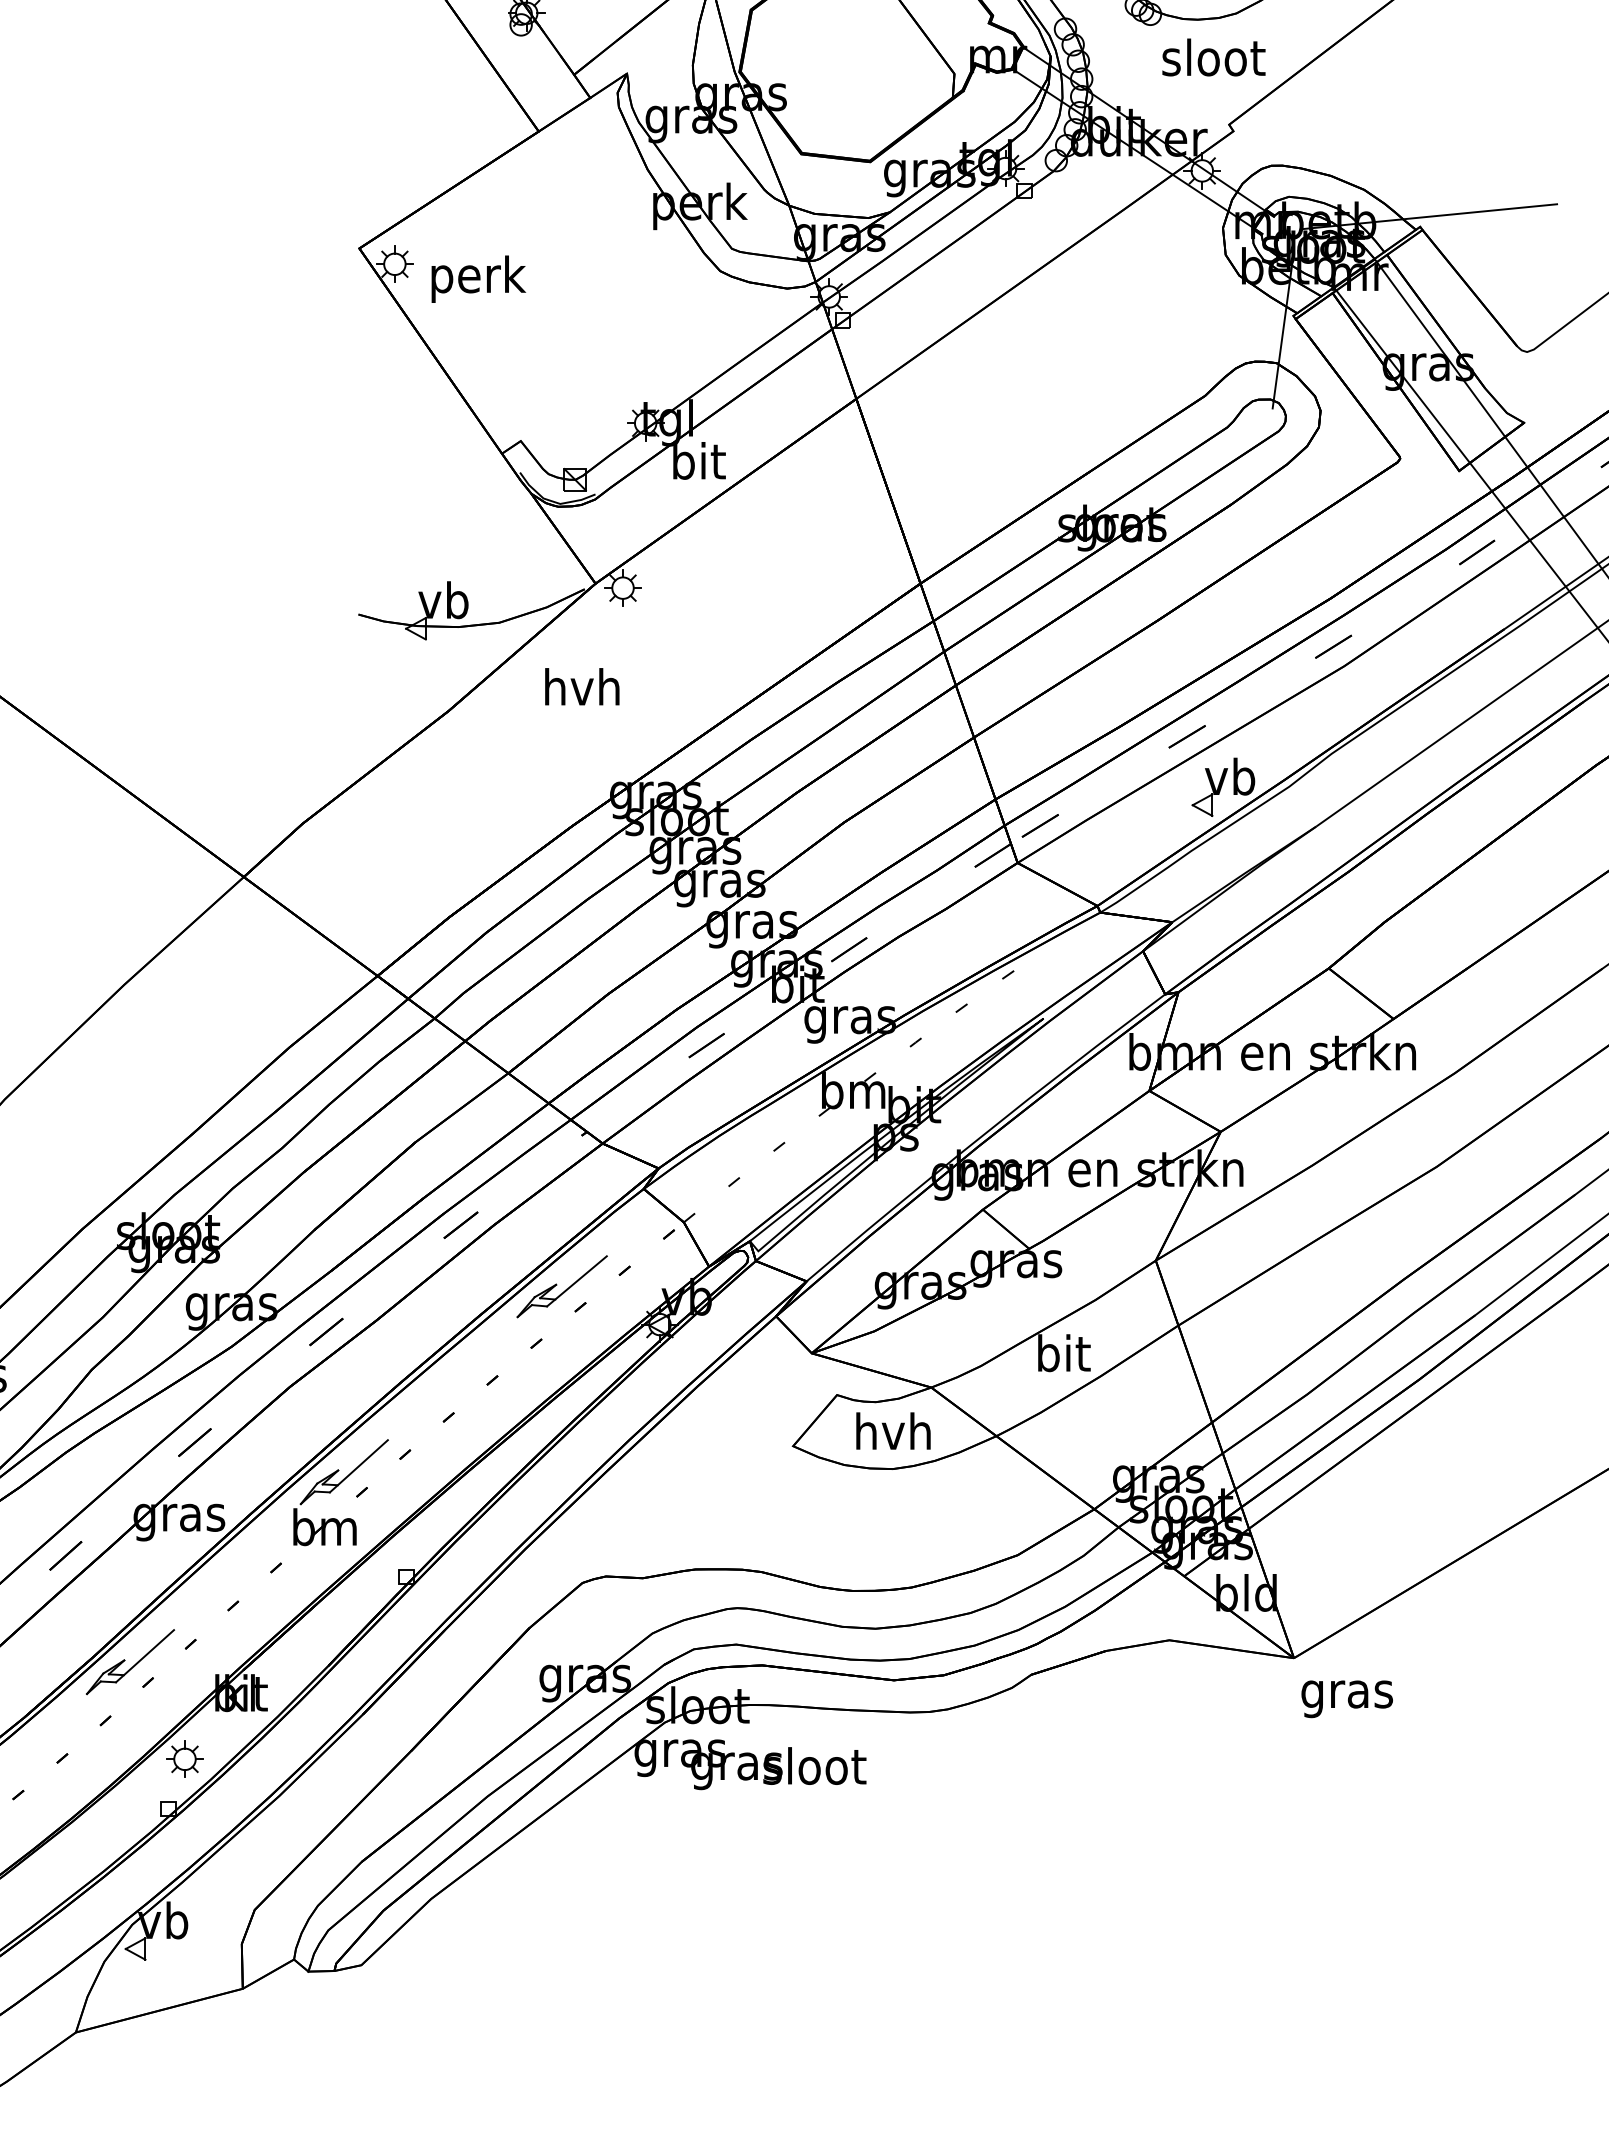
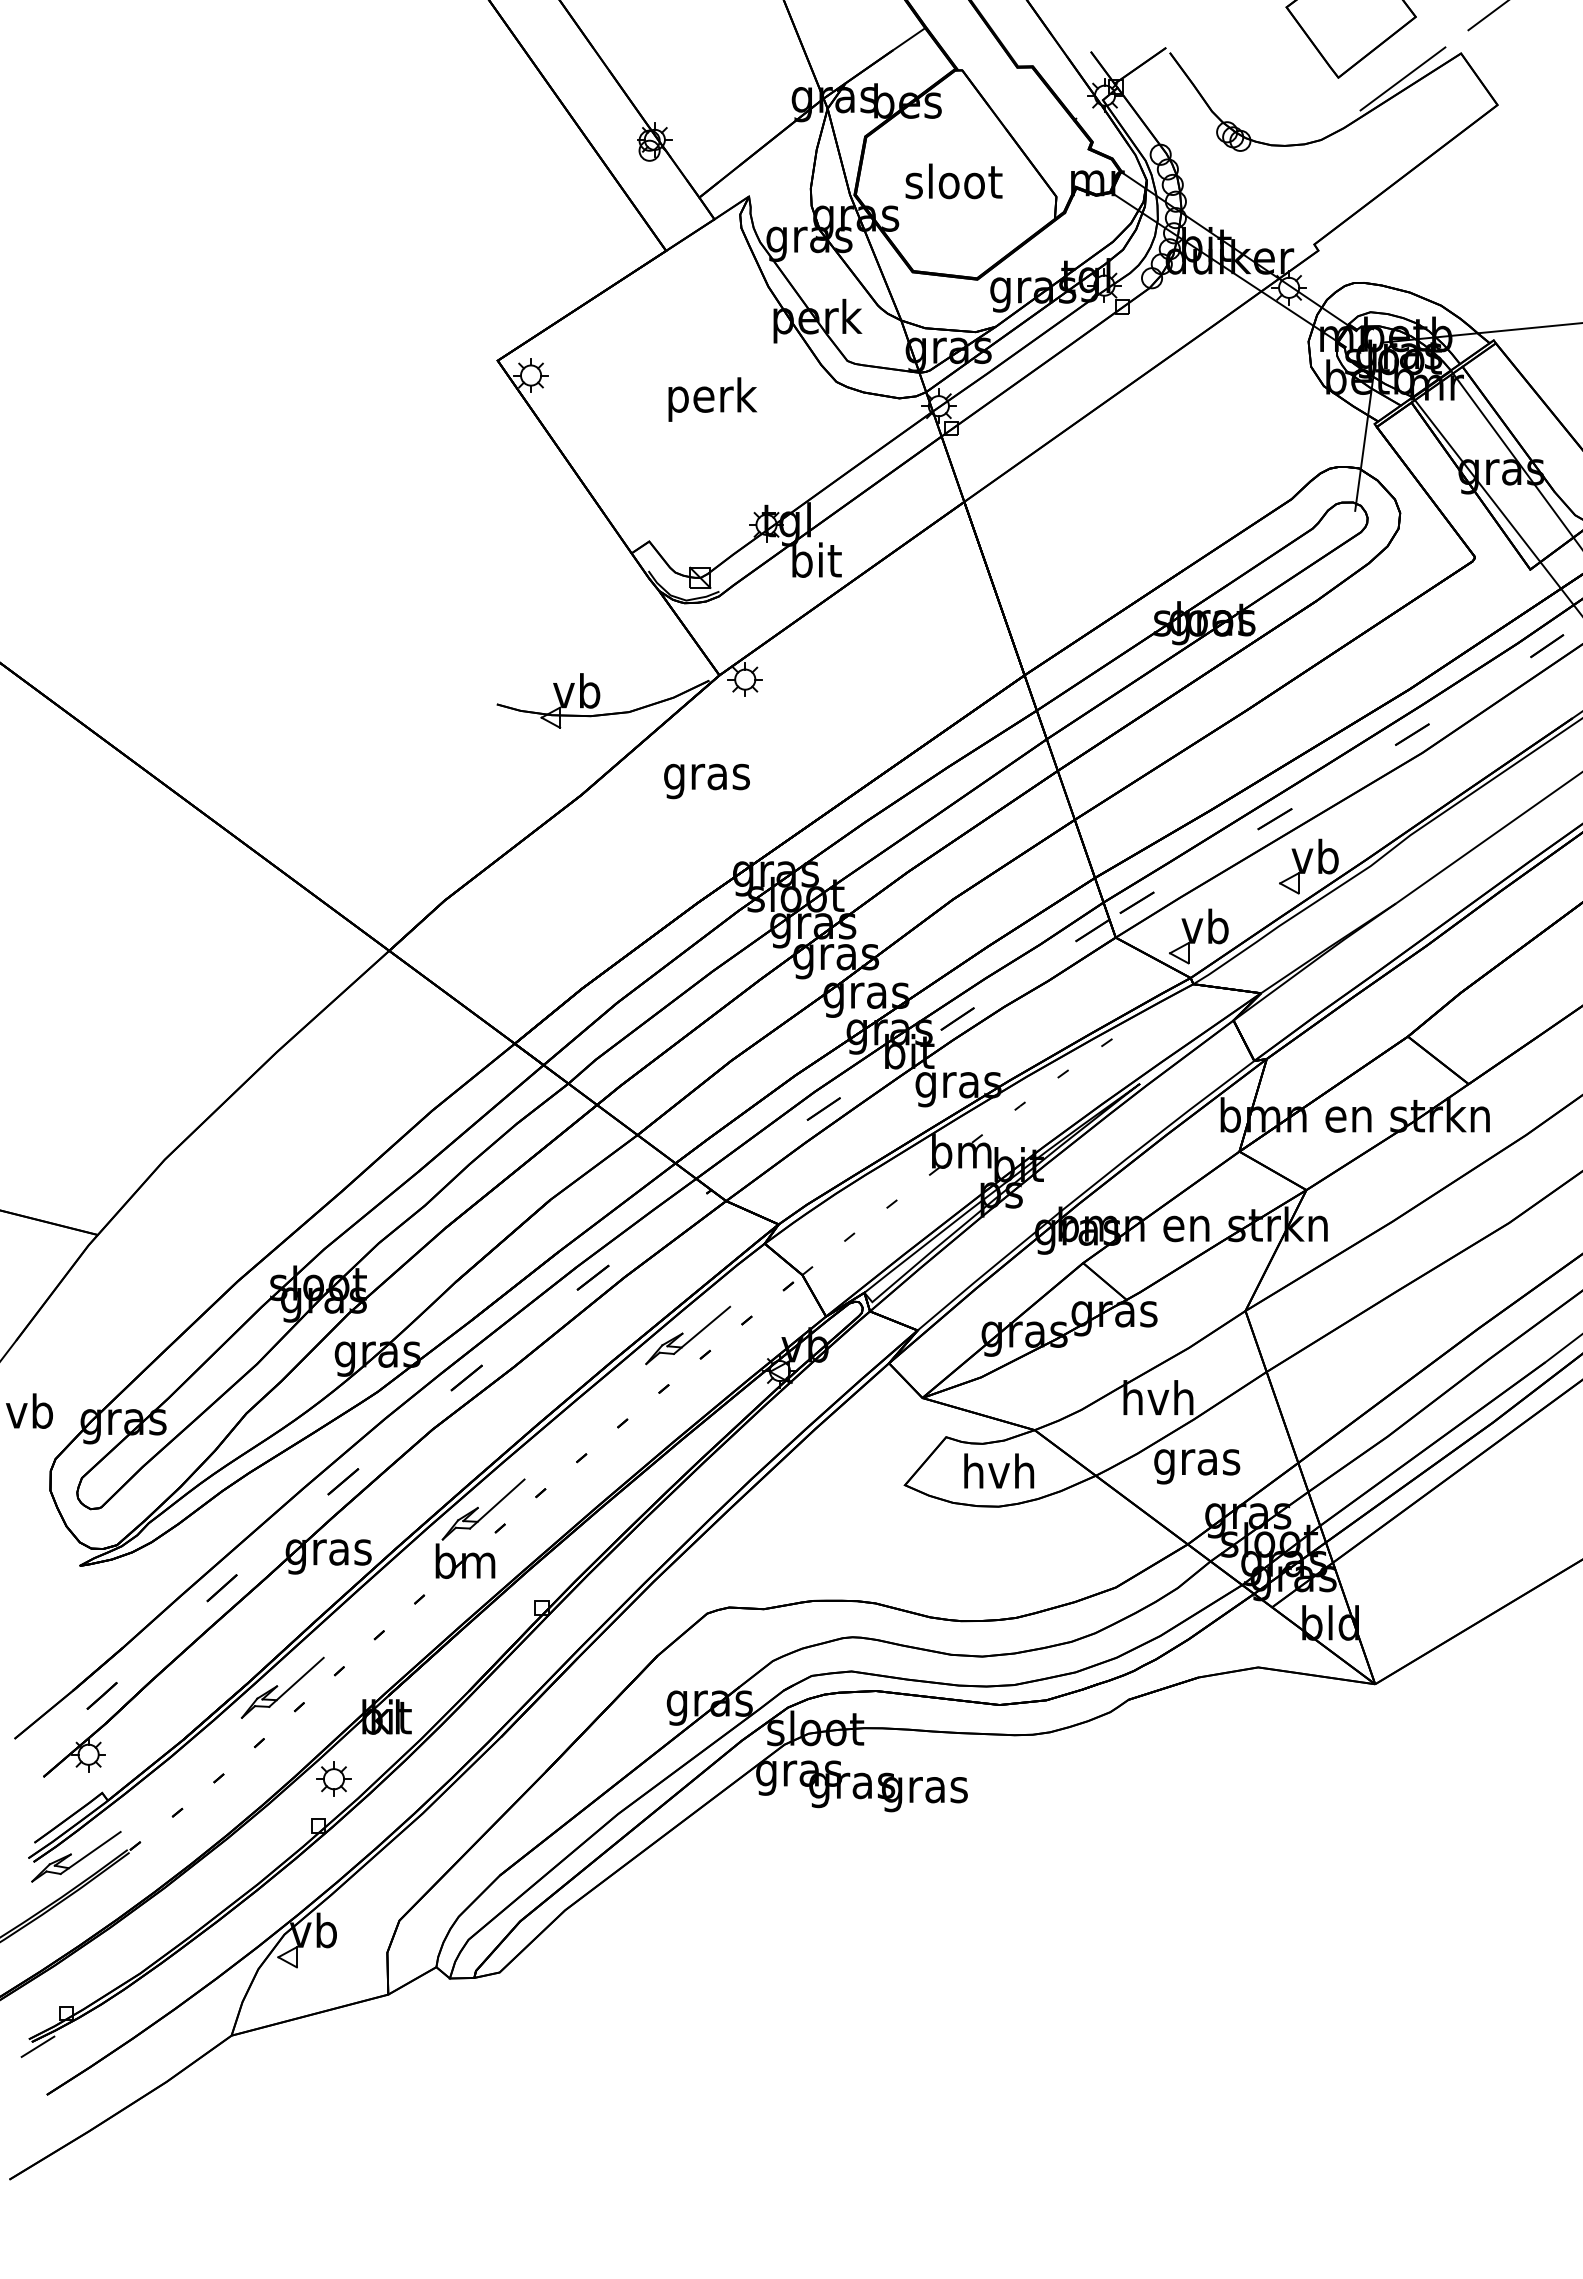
text: (1213, 57) -> (953, 181), moved
text: (478, 279) -> (712, 399), moved
text: (581, 691) -> (706, 776), hvh -> gras
part: (1105, 861) -> (1198, 936), added
text: (1063, 1352) -> (1158, 1397), bit -> hvh
text: (1347, 1698) -> (1197, 1466), moved
text: (815, 1770) -> (925, 1789), sloot -> gras

